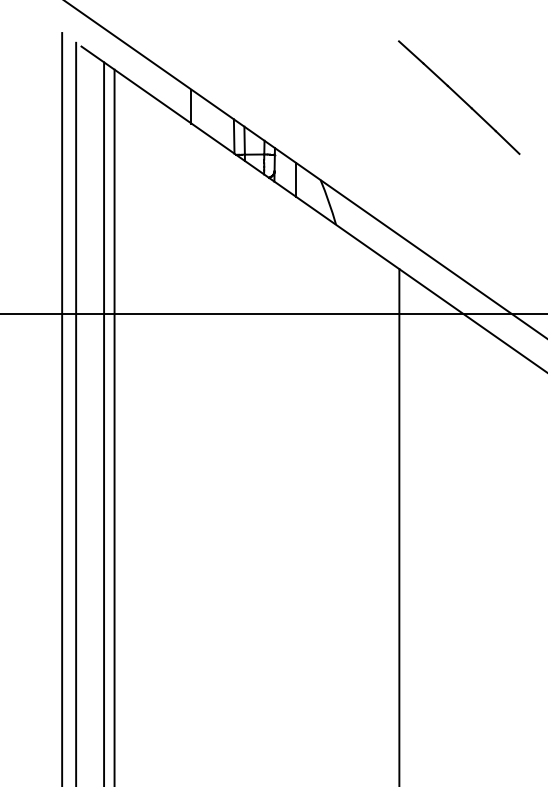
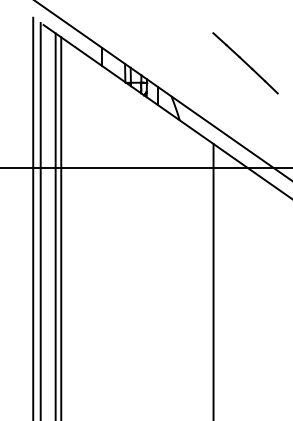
line: (459, 97) -> (245, 63), moved

